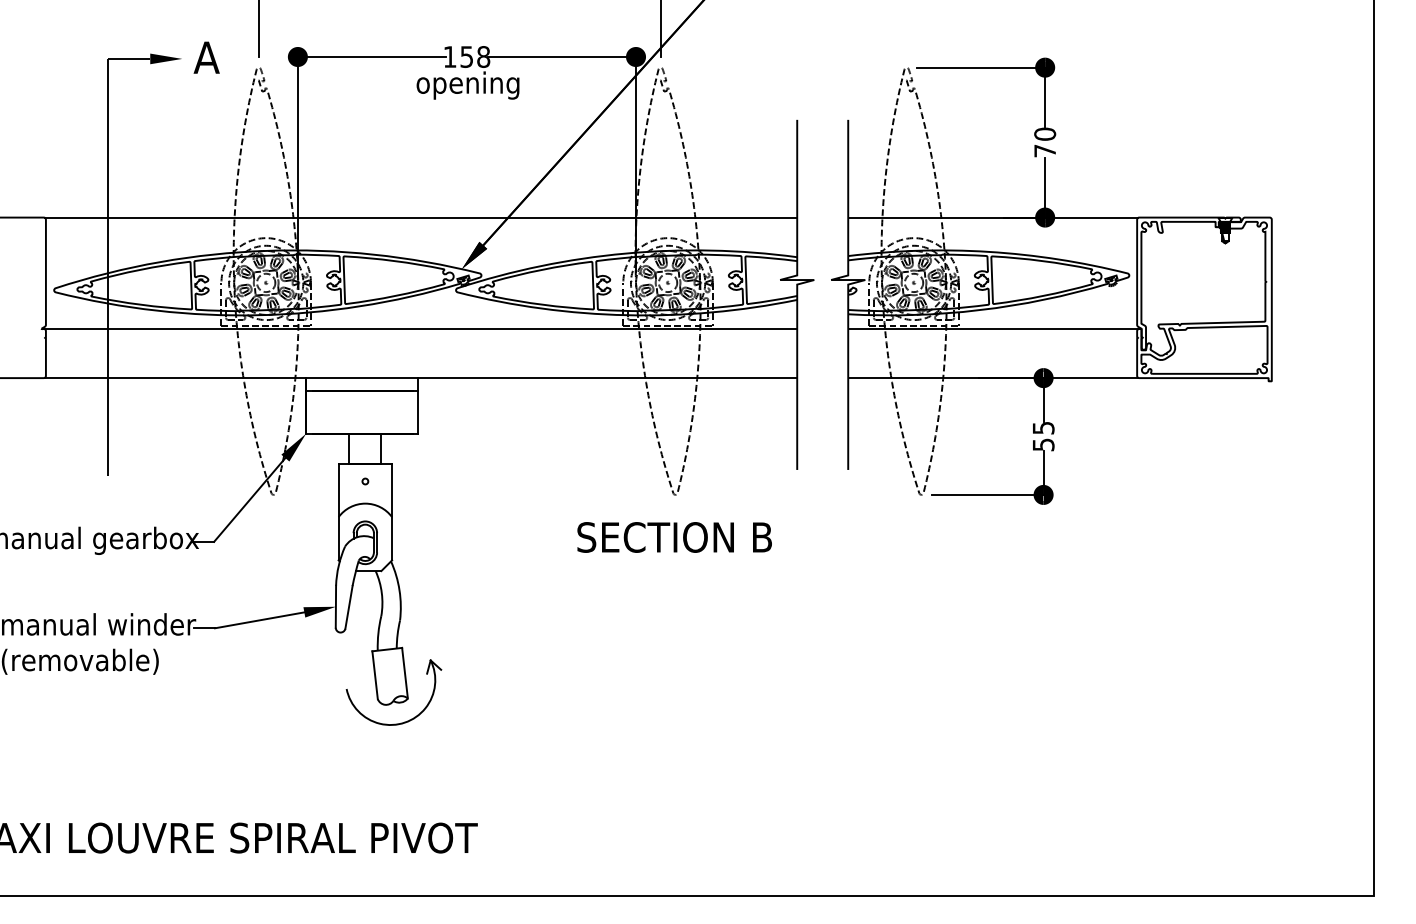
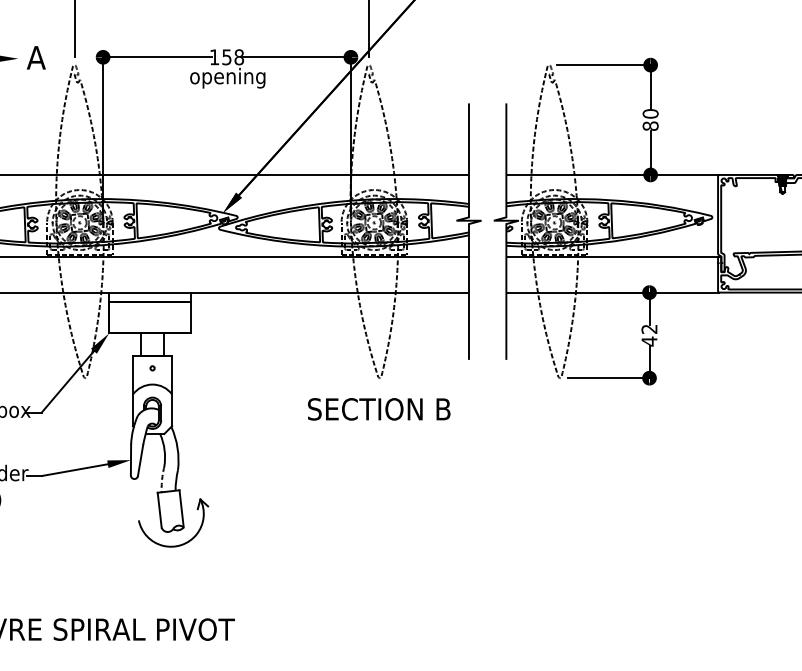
text: (1045, 150) -> (650, 125), 70 -> 80
text: (1043, 436) -> (649, 335), 55 -> 42
arc: (378, 633) -> (162, 479), solid -> dashed

